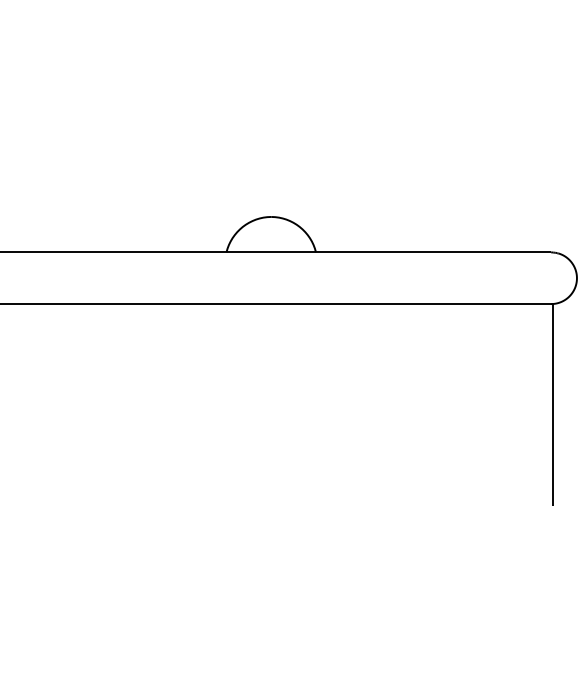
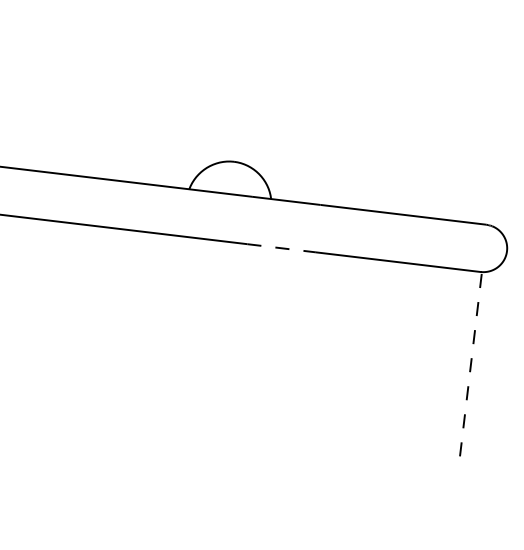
line: (334, 304) -> (282, 248), solid -> dashed
line: (552, 404) -> (470, 363), solid -> dashed

